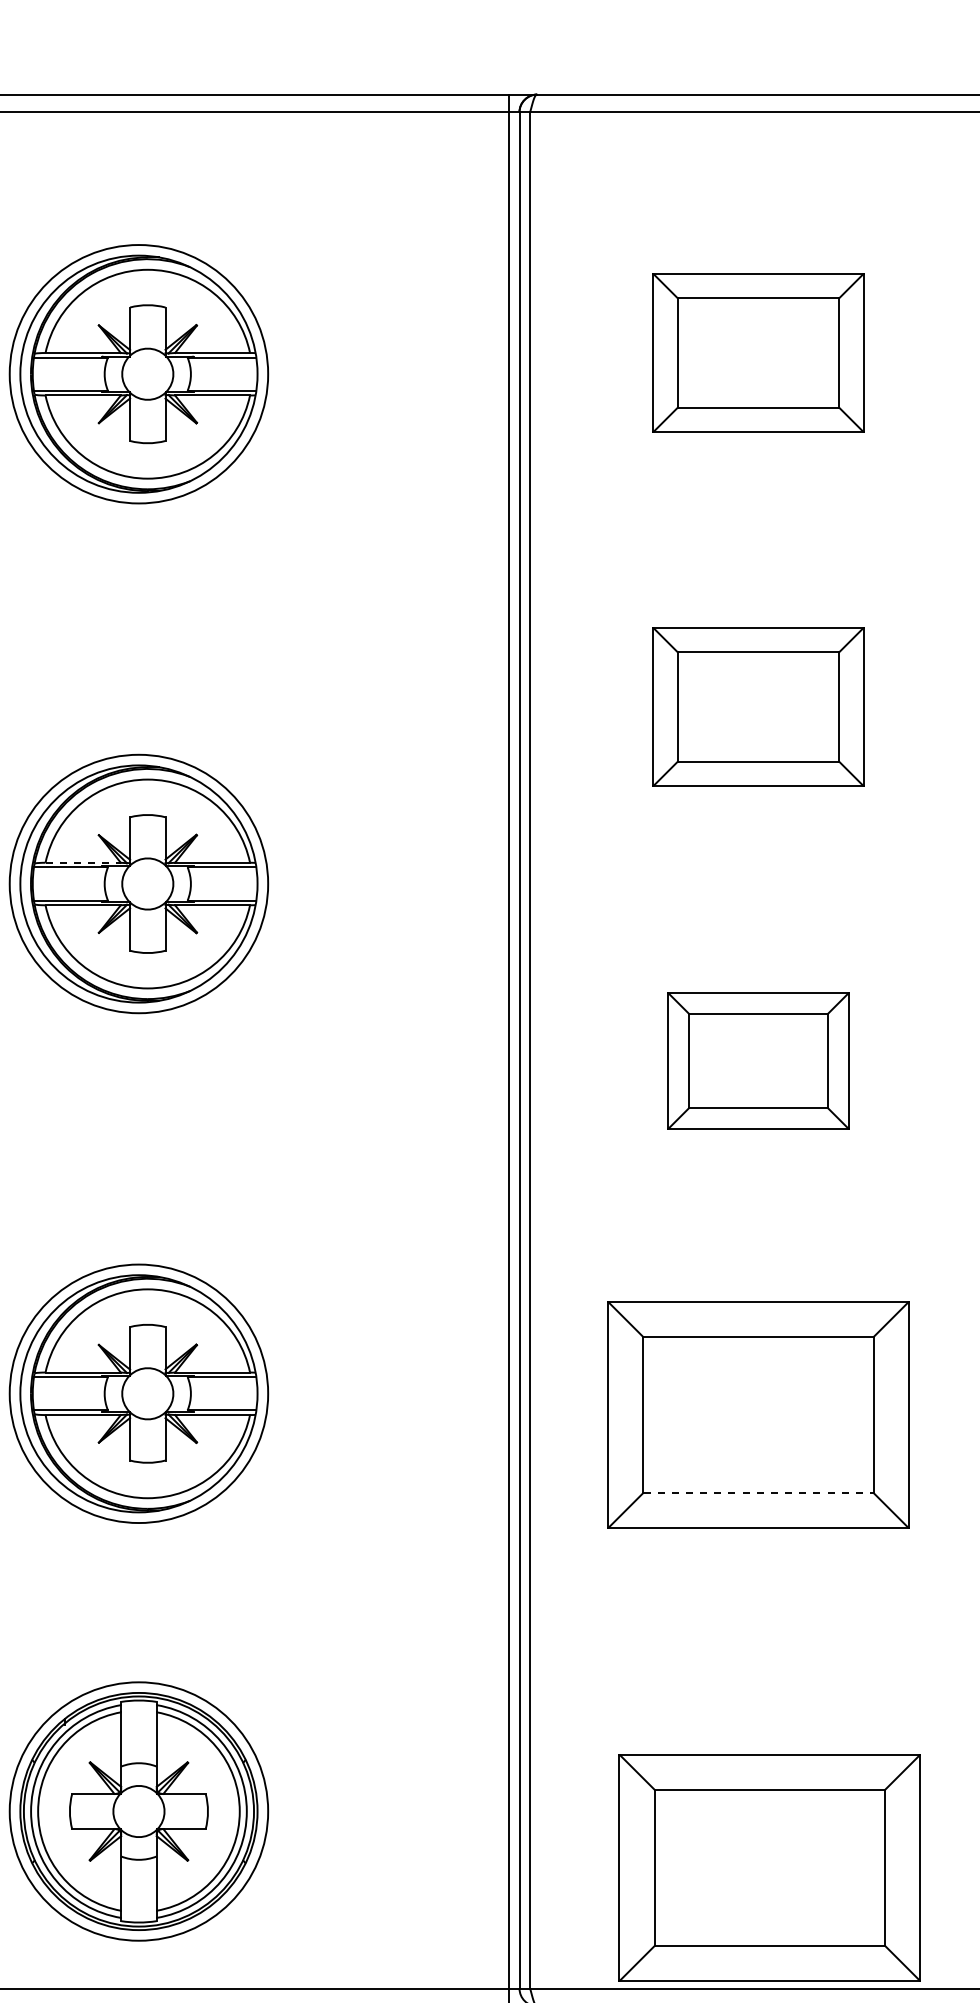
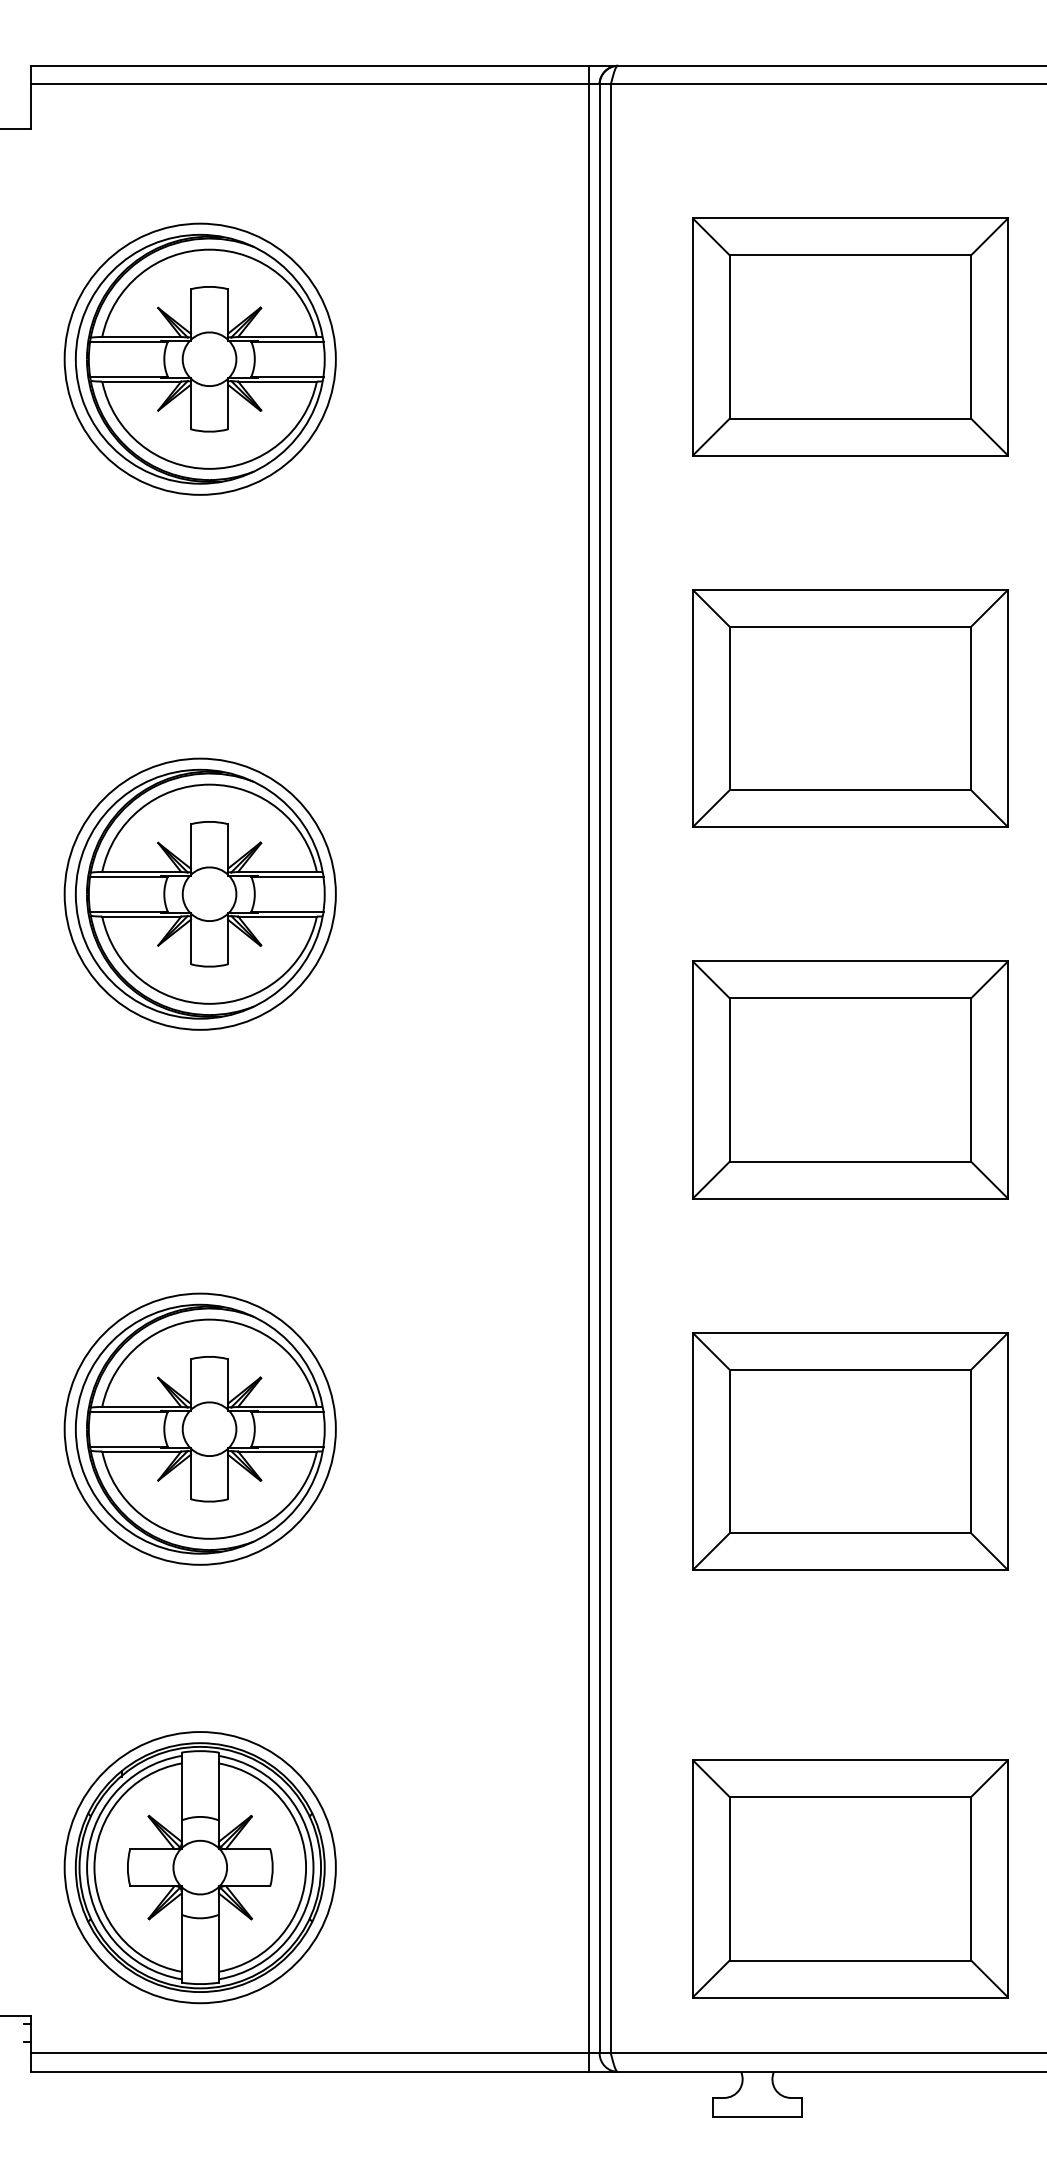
part: (758, 352) -> (850, 336), size x1.43
part: (758, 707) -> (850, 708), size x1.43
line: (83, 862) -> (142, 871), dashed -> solid
part: (758, 1060) -> (850, 1079), size x1.67
line: (758, 1493) -> (850, 1533), dashed -> solid
part: (769, 1867) -> (850, 1878), moved

